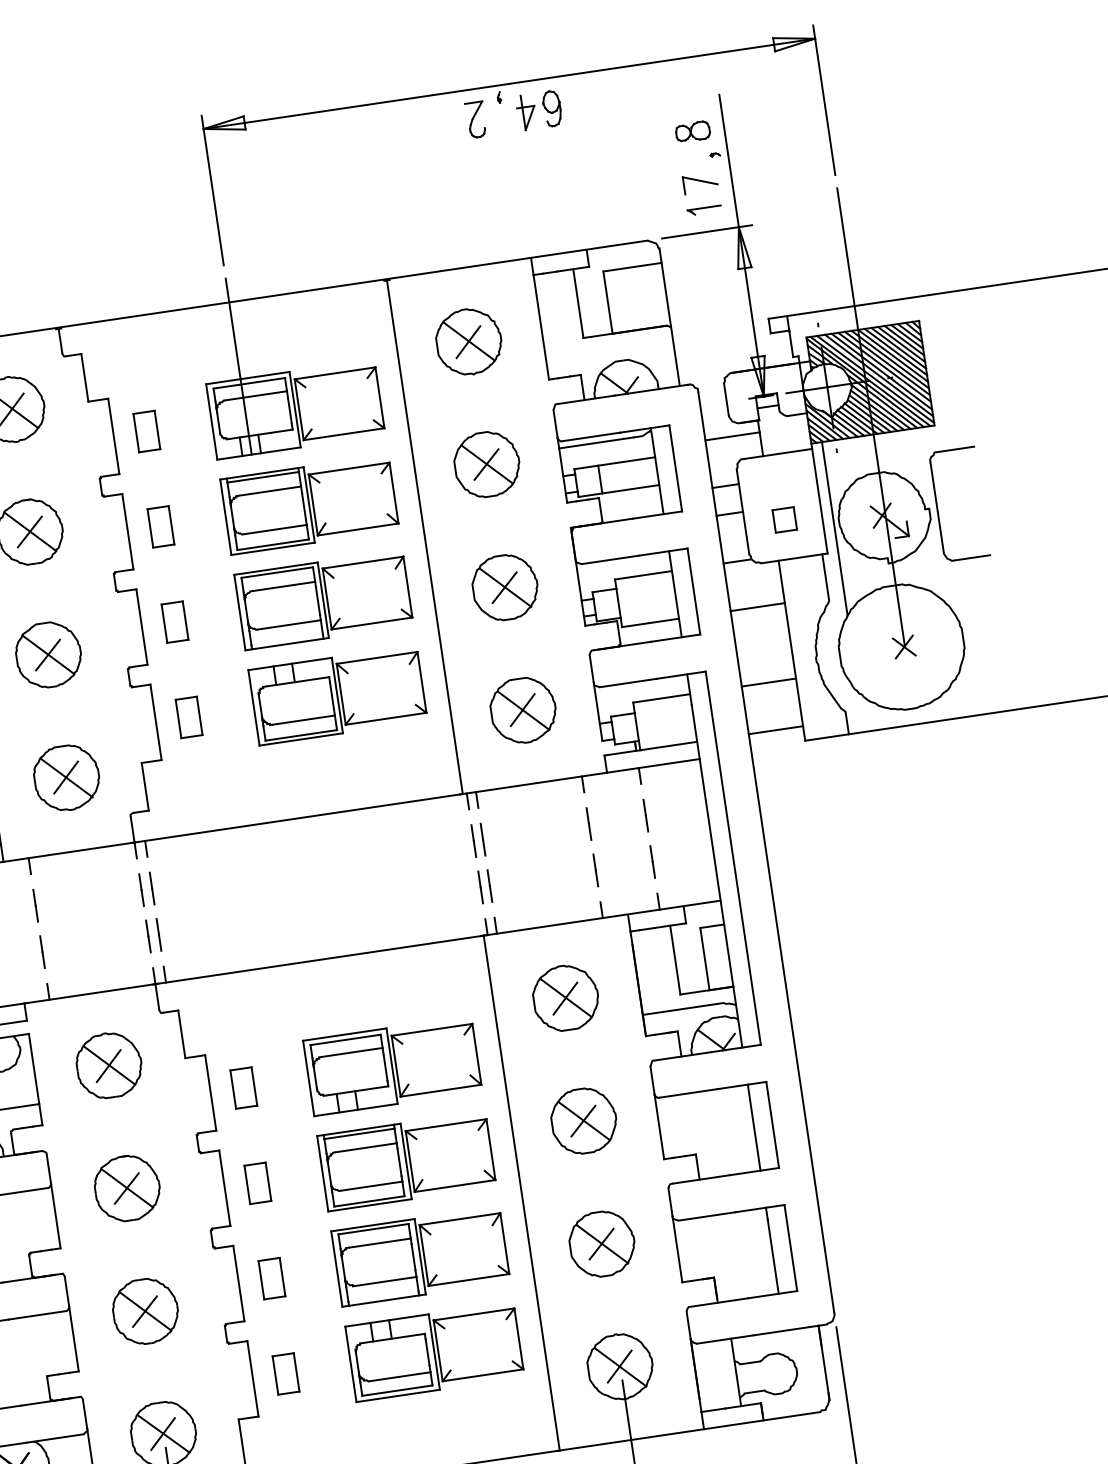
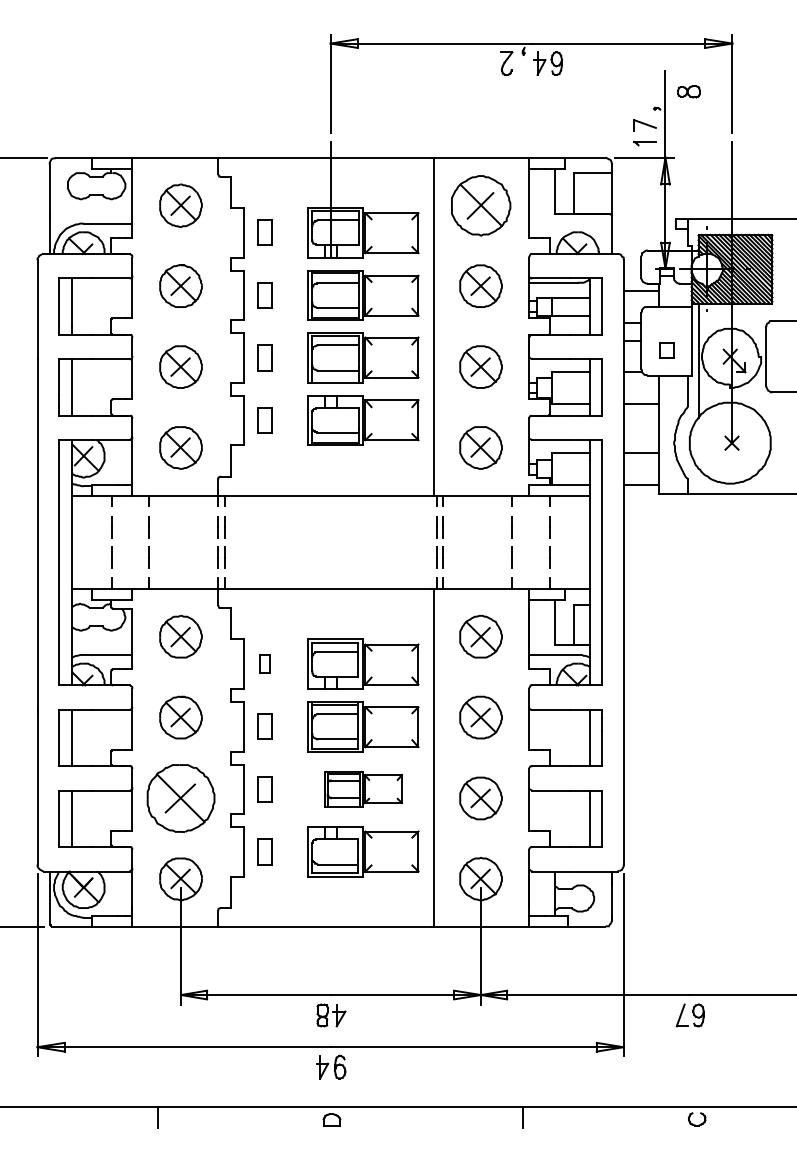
part: (692, 131) -> (688, 91), moved
part: (468, 341) -> (480, 205), size x1.4
part: (242, 1088) -> (264, 664), size x0.7
part: (421, 1256) -> (363, 789), size x0.7
part: (144, 1311) -> (180, 798), size x1.6

